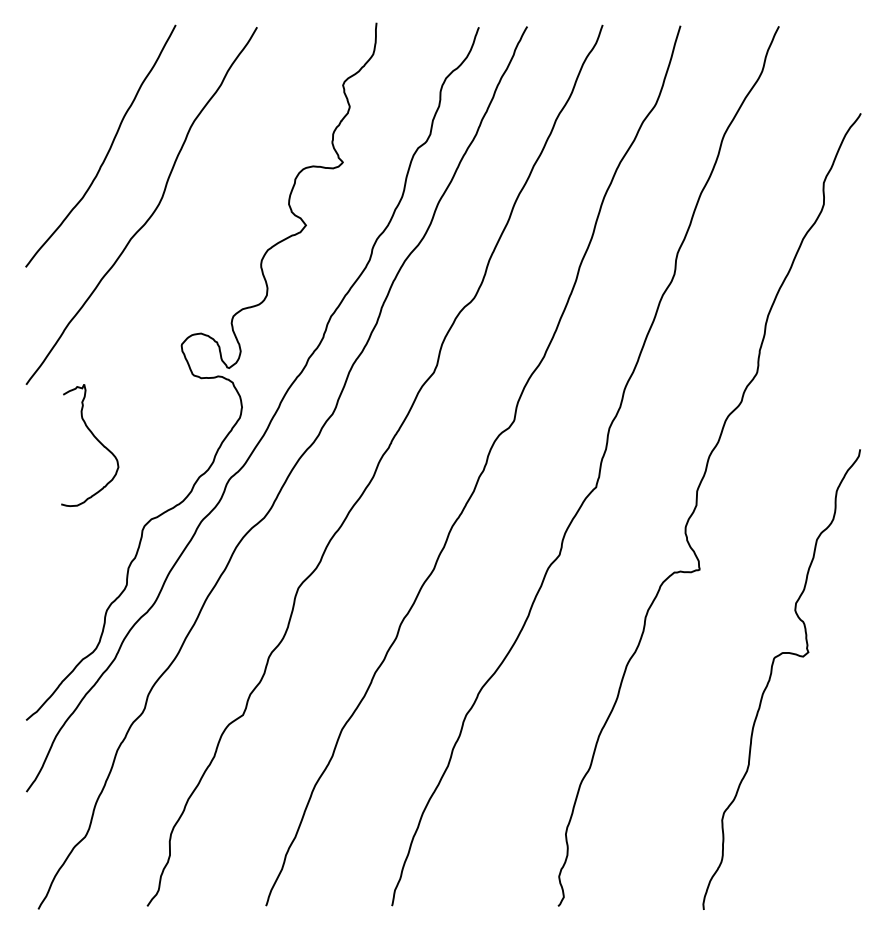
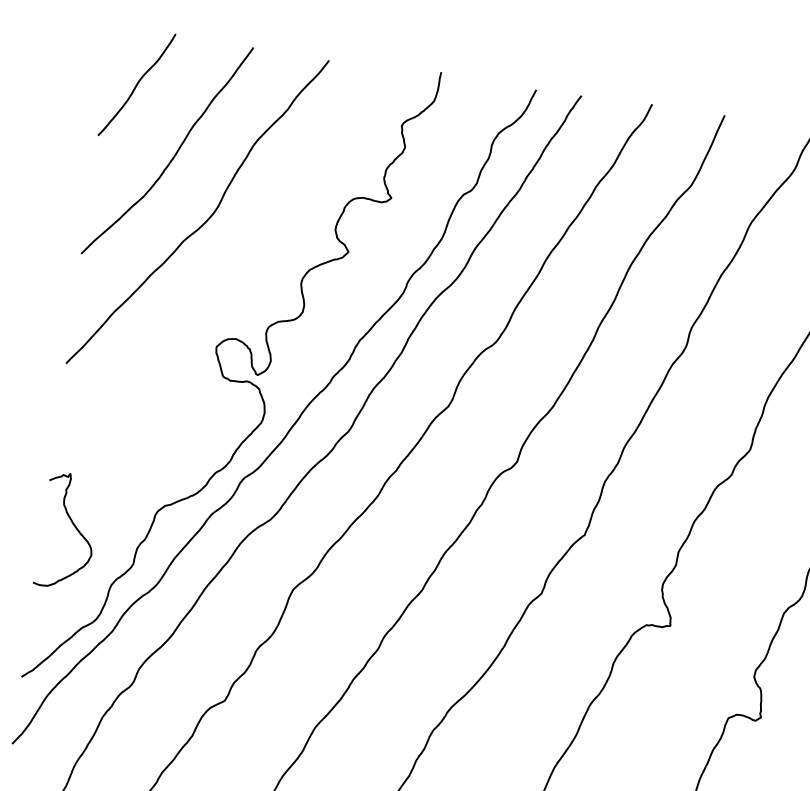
curve: (58, 81) -> (136, 84), added
curve: (96, 440) -> (74, 527), moved

